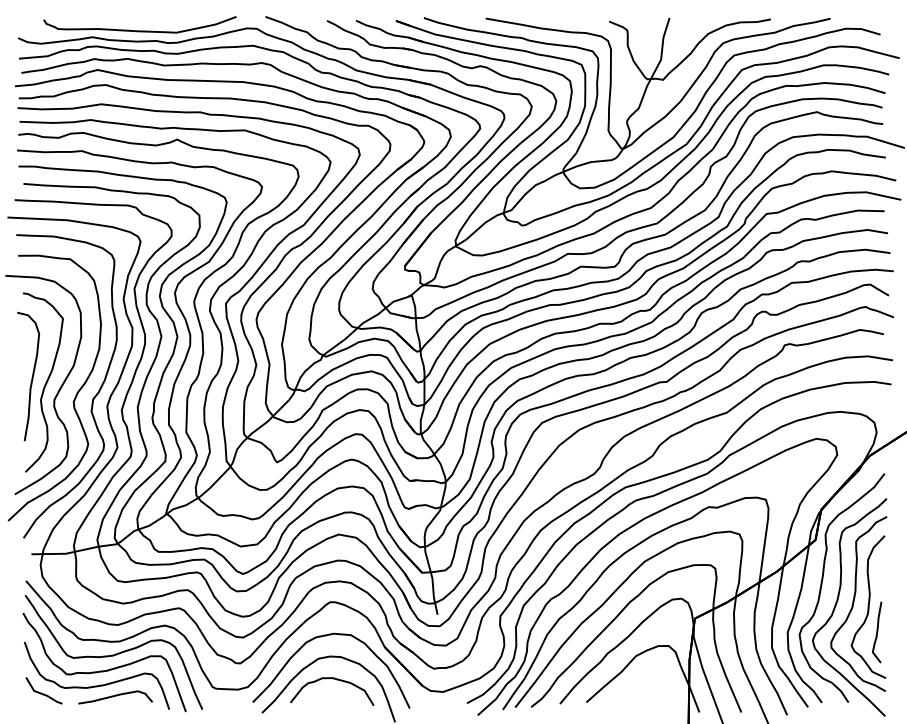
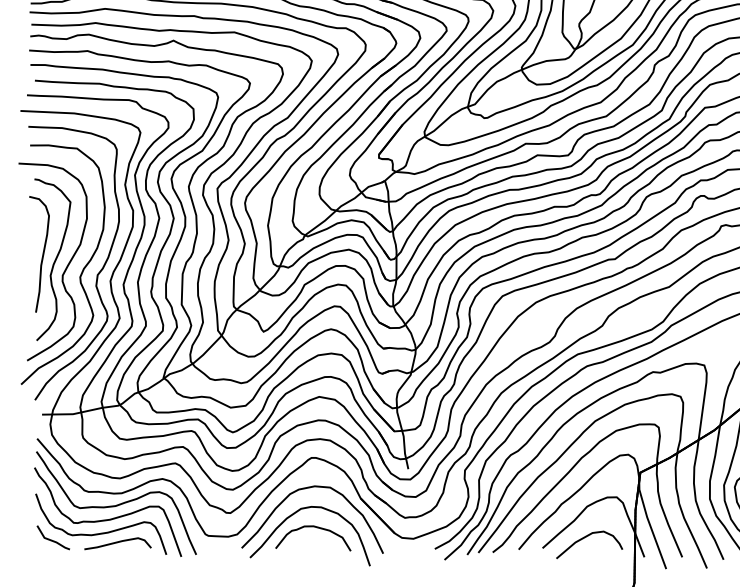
part: (635, 690) -> (586, 537), added

